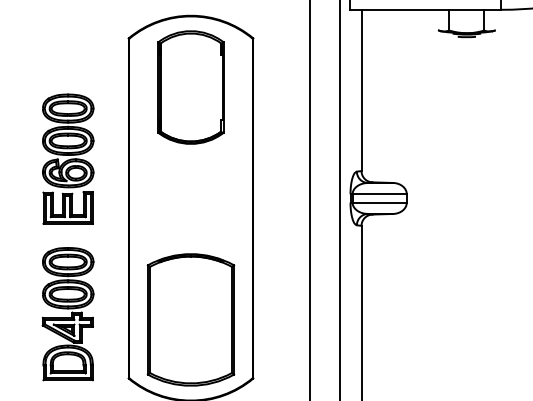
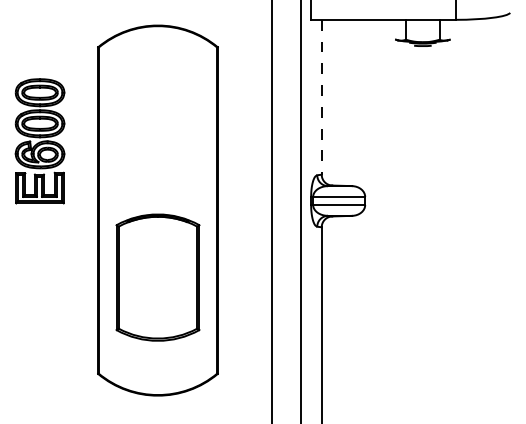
part: (190, 87) -> (157, 94), removed
line: (361, 90) -> (321, 97), solid -> dashed
part: (67, 159) -> (39, 141), moved
part: (67, 313) -> (39, 311), removed
part: (190, 319) -> (157, 277), moved

